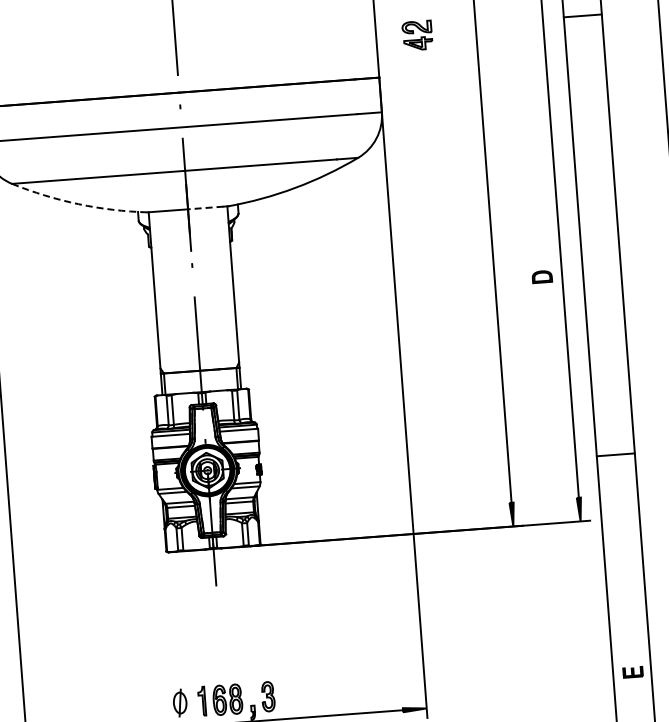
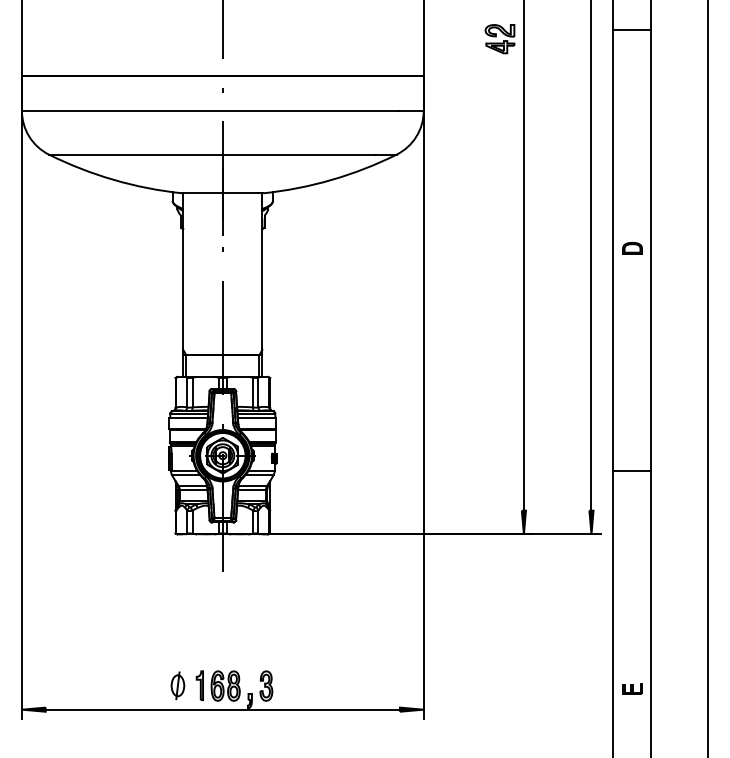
part: (416, 36) -> (499, 39), moved
arc: (78, 203) -> (113, 179), dashed -> solid
line: (205, 208) -> (240, 193), dashed -> solid
part: (542, 276) -> (632, 247), moved

